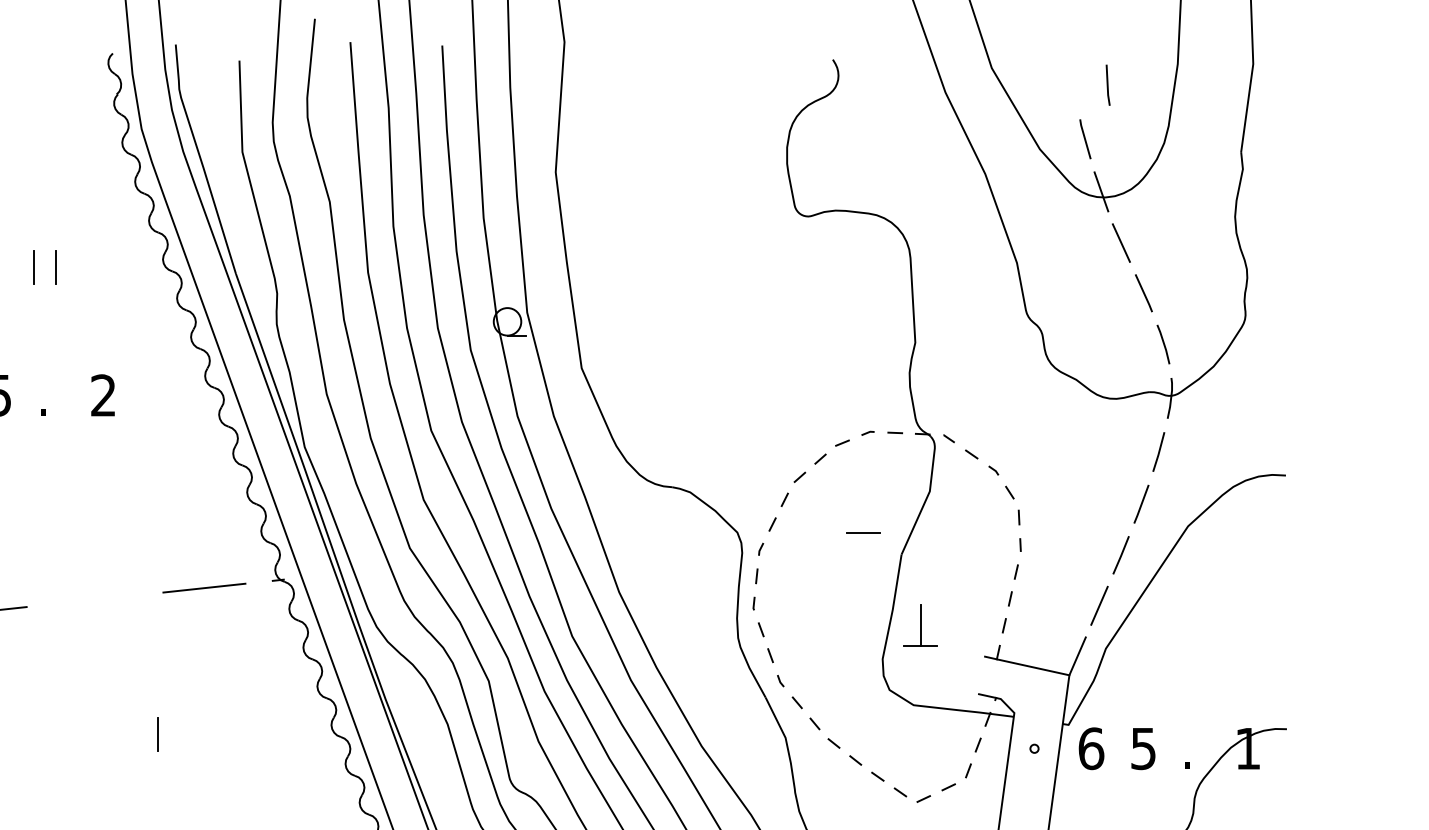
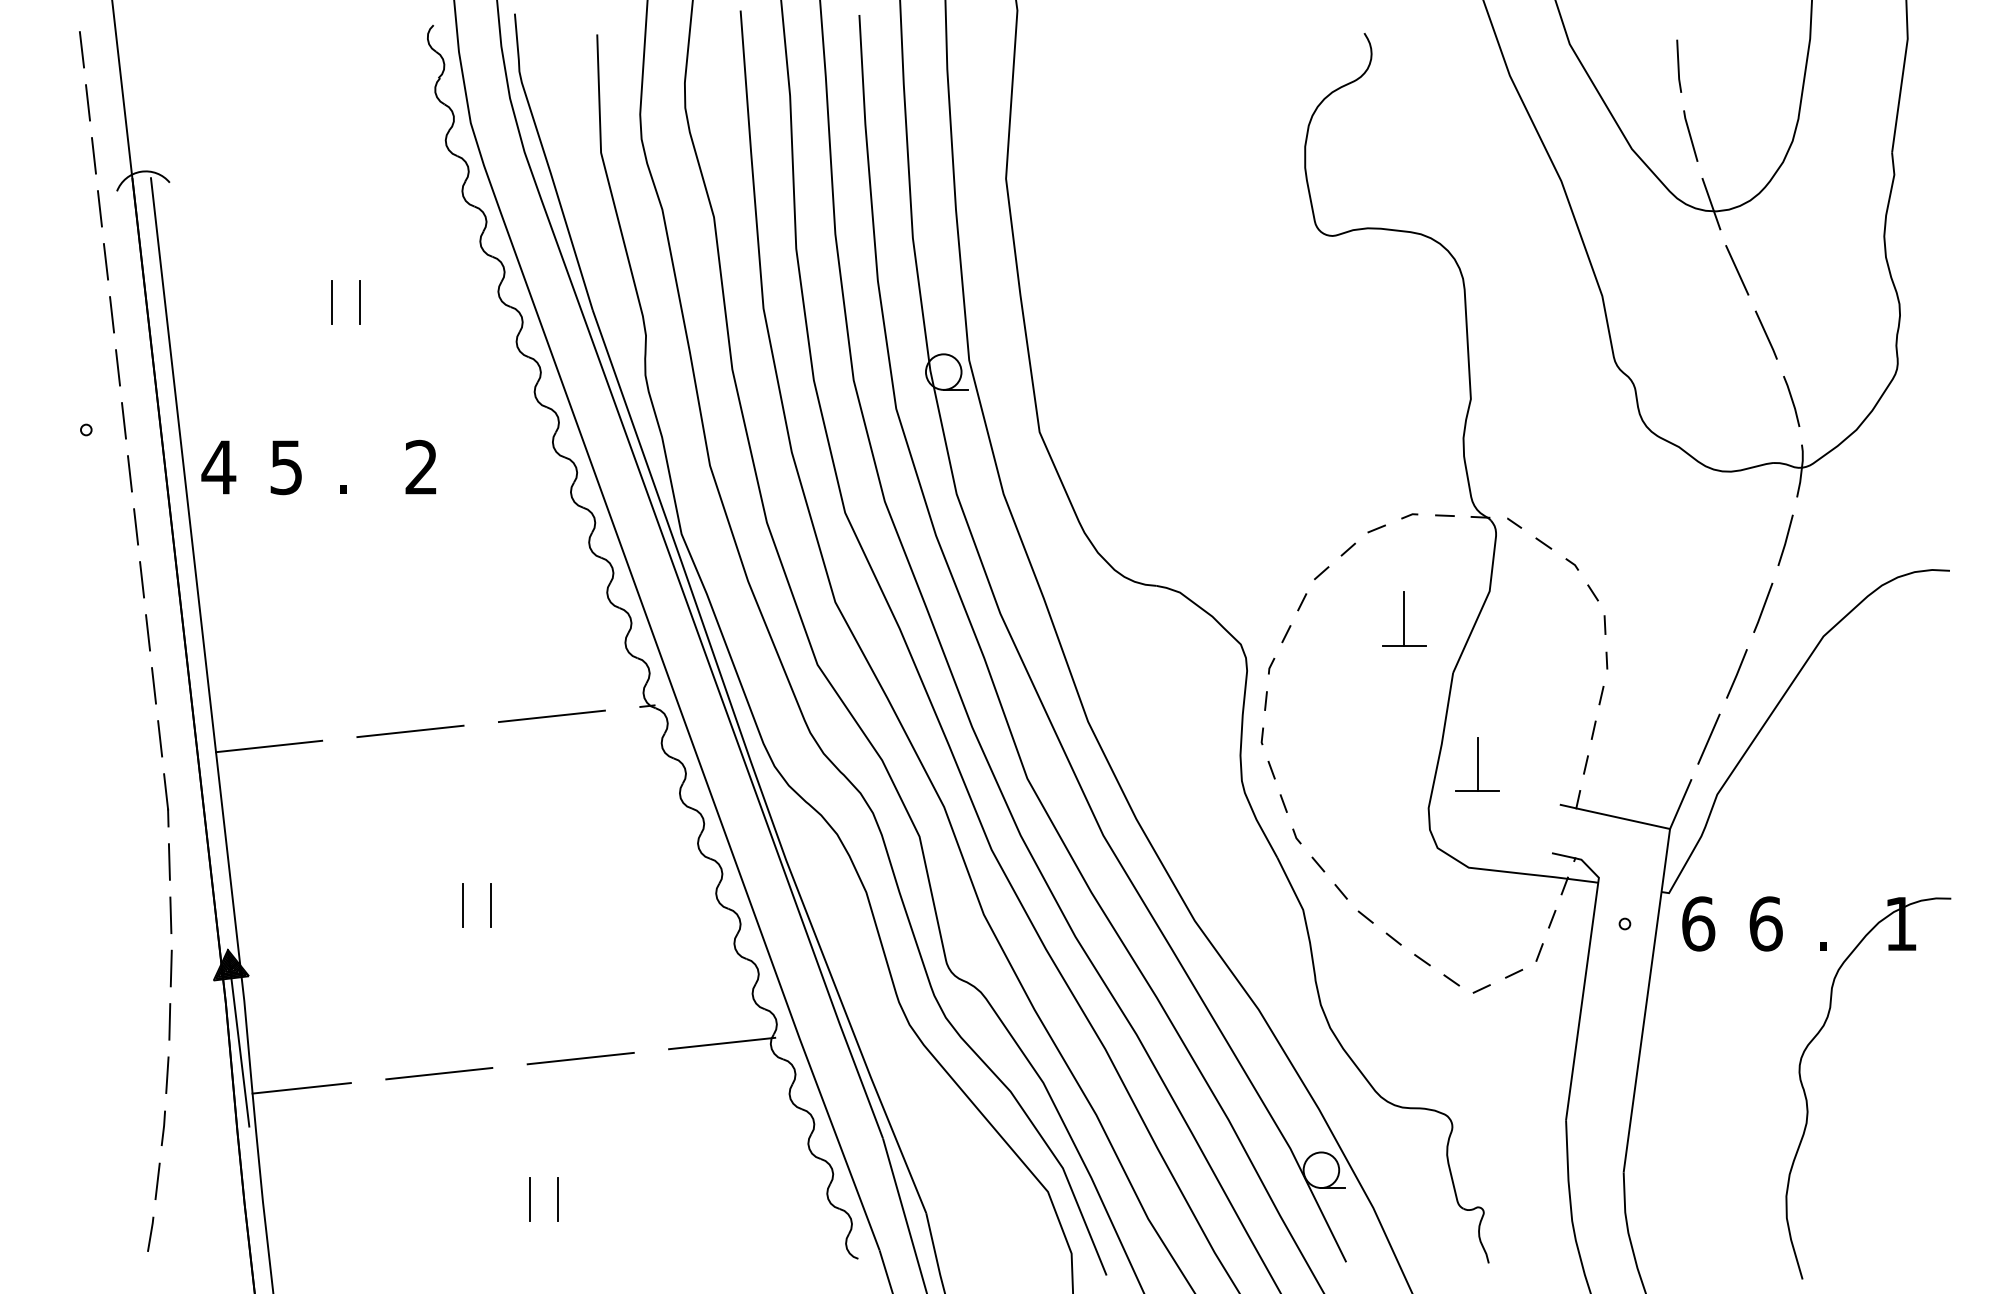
line: (1108, 84) -> (1679, 65), moved
line: (863, 512) -> (1404, 618), added
line: (95, 599) -> (410, 731), added
line: (135, 734) -> (462, 905), added
text: (1143, 748) -> (1765, 923), 5 -> 6

